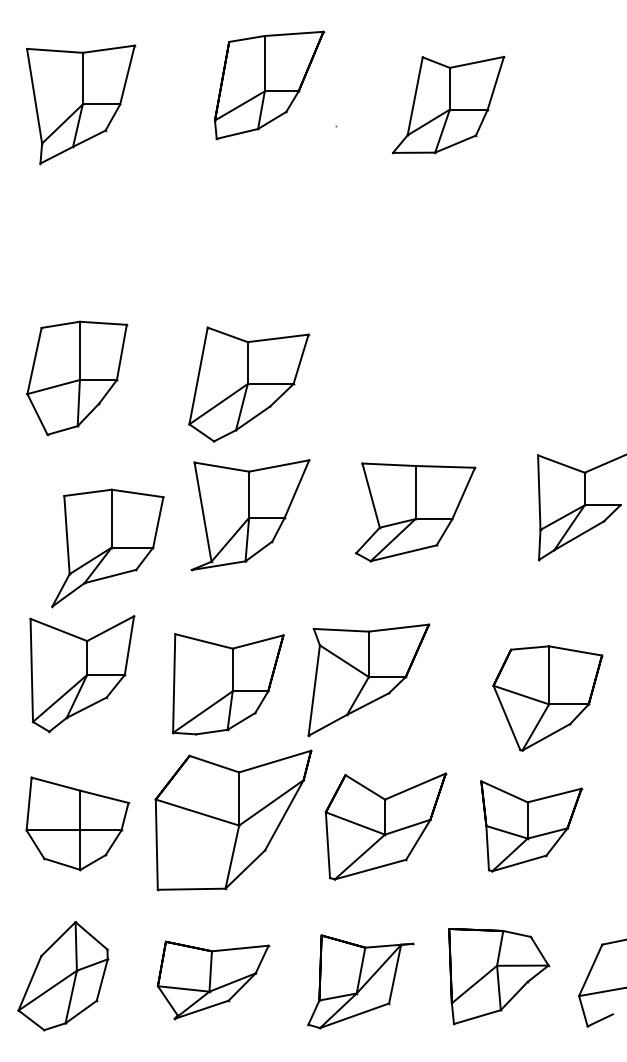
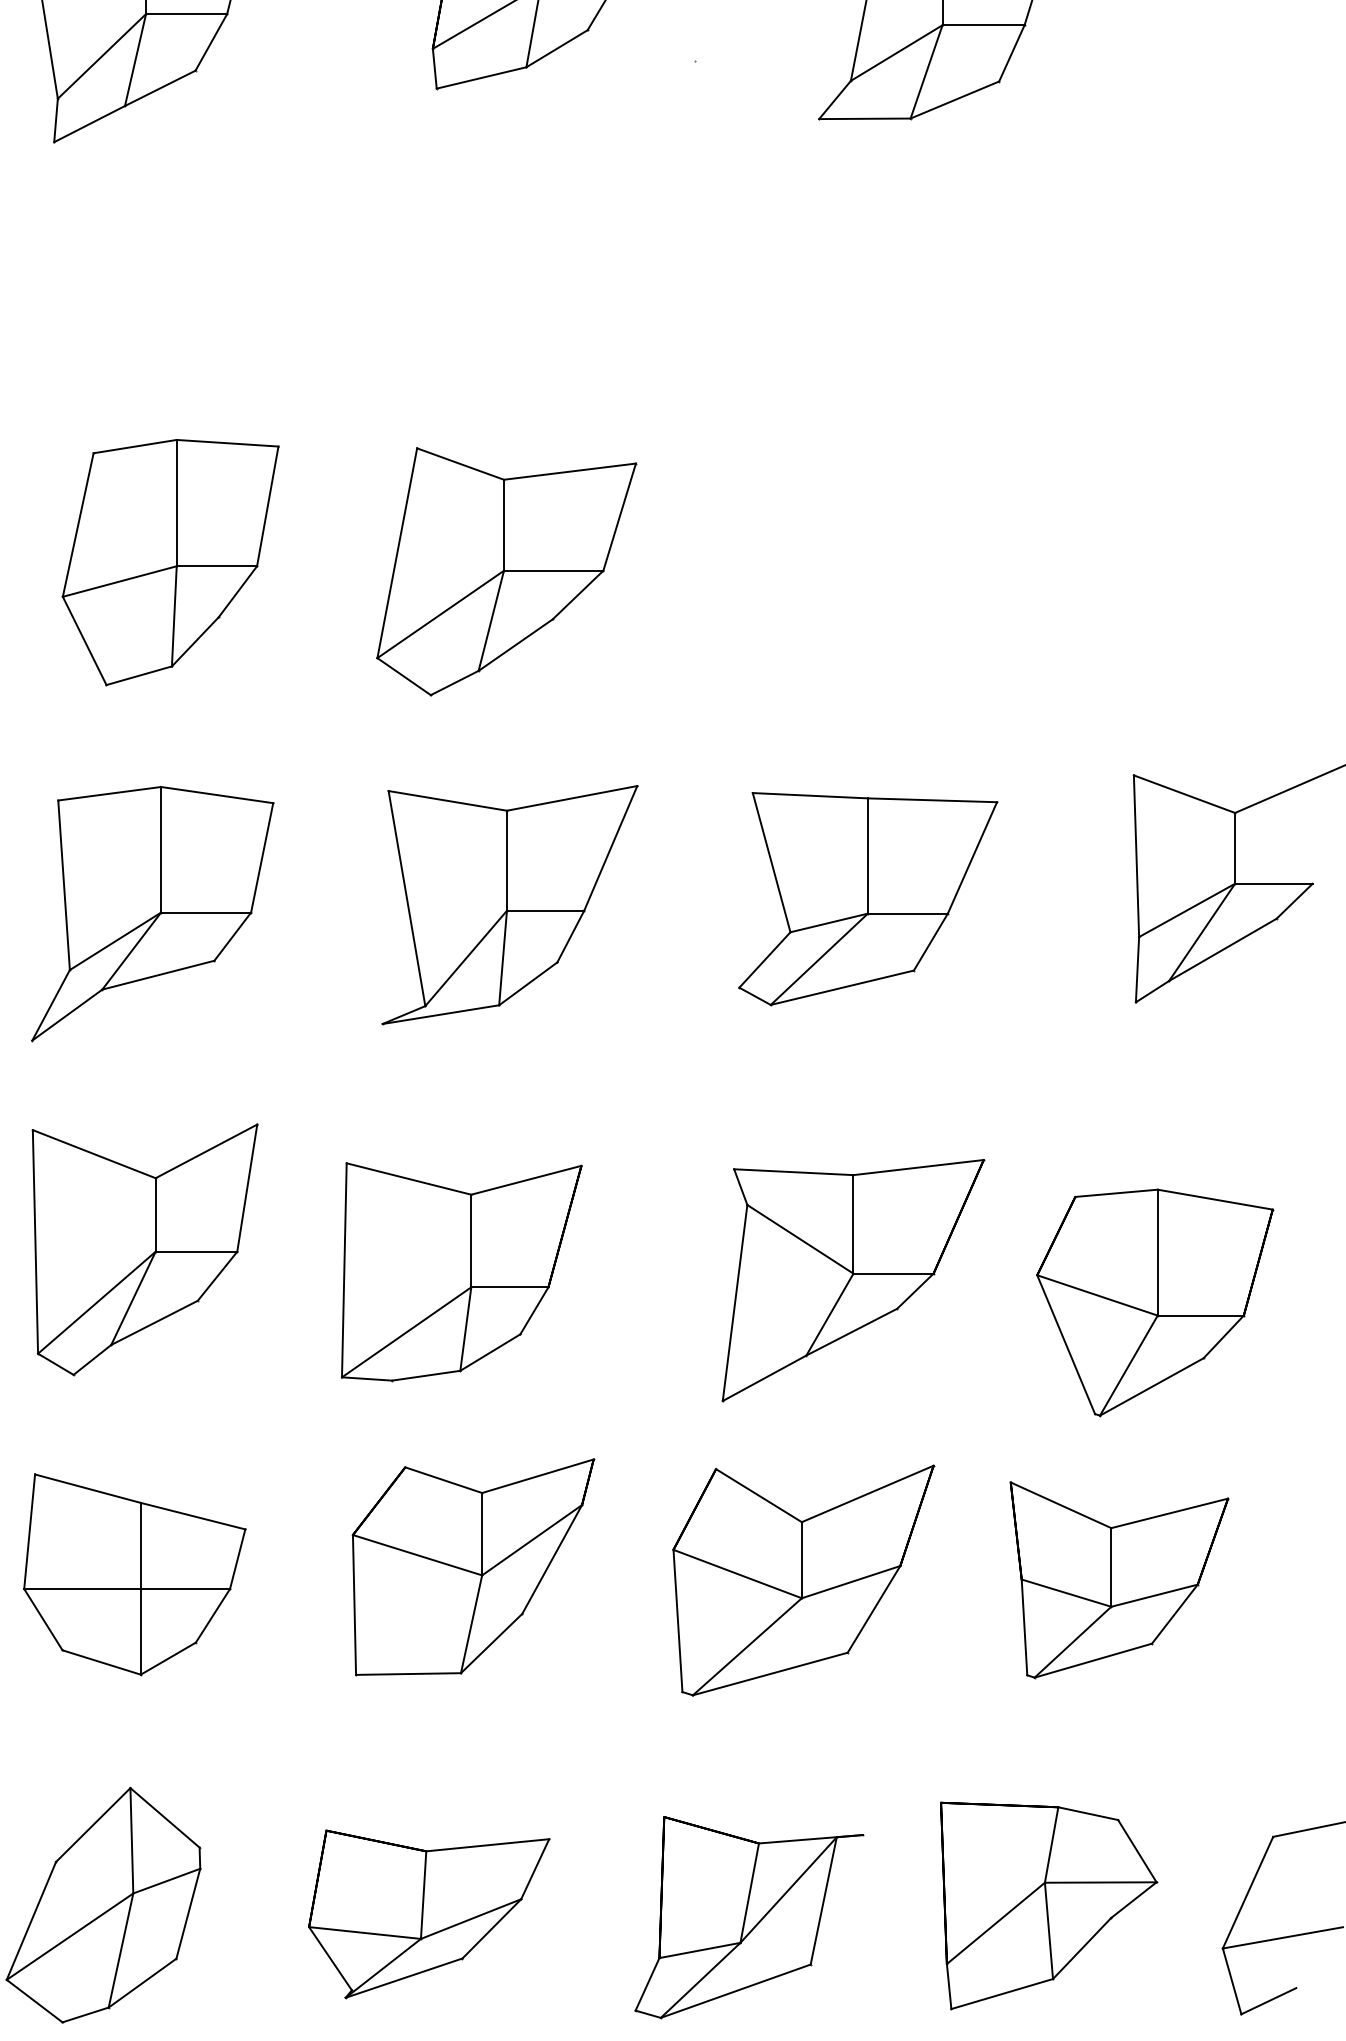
part: (77, 378) -> (171, 562), moved
part: (249, 384) -> (507, 571), moved
part: (107, 548) -> (151, 914), moved
part: (368, 680) -> (852, 1281), moved
part: (233, 820) -> (473, 1567), size x0.71

